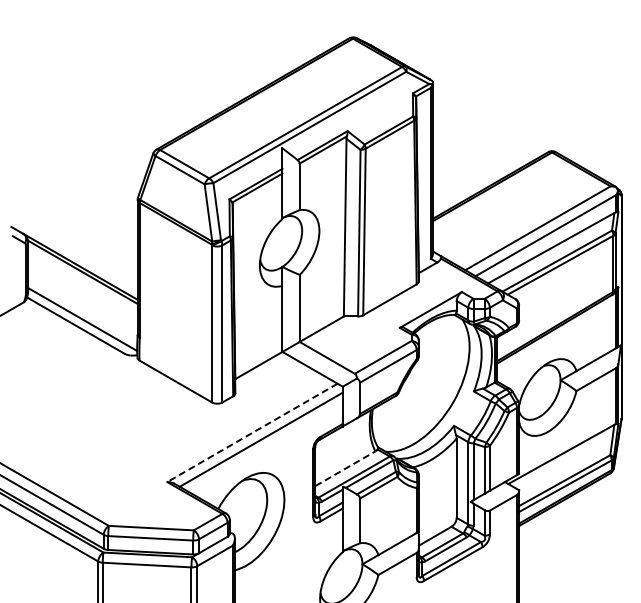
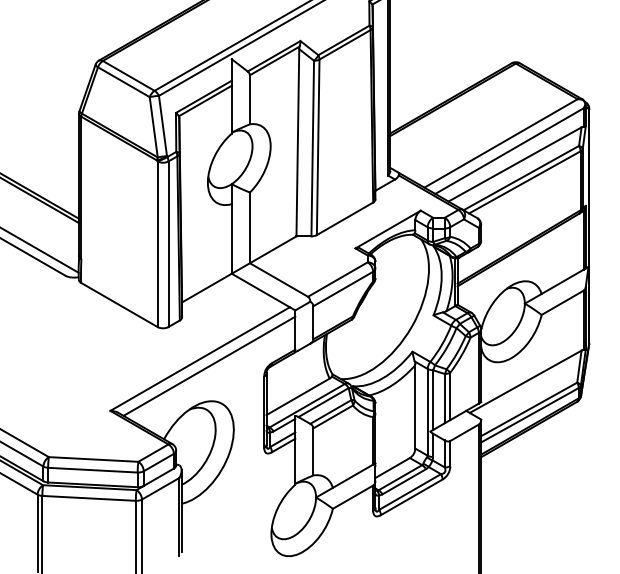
line: (252, 433) -> (200, 359), dashed -> solid
line: (345, 468) -> (298, 396), dashed -> solid

